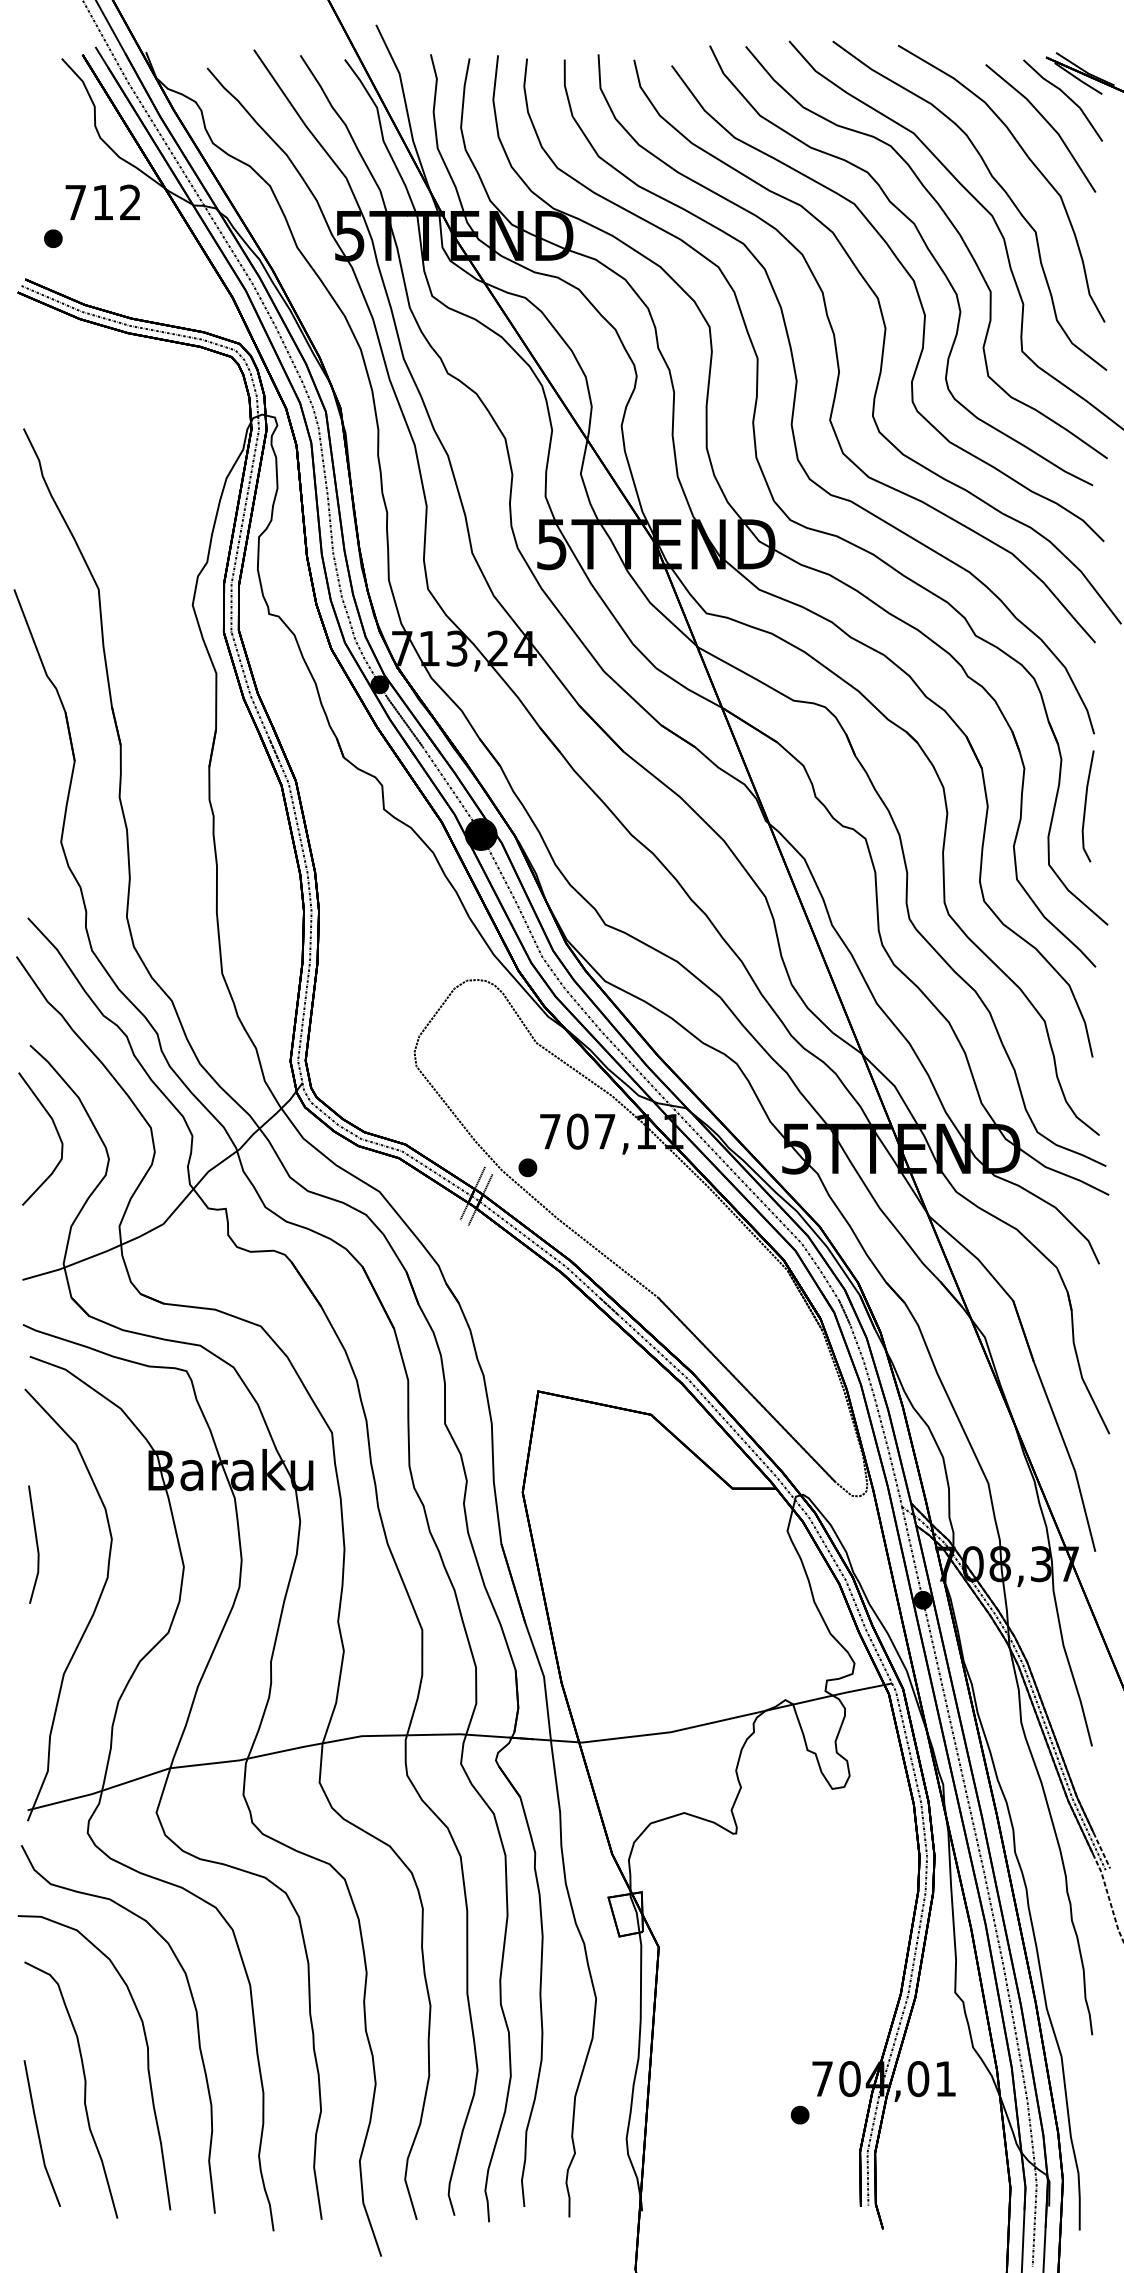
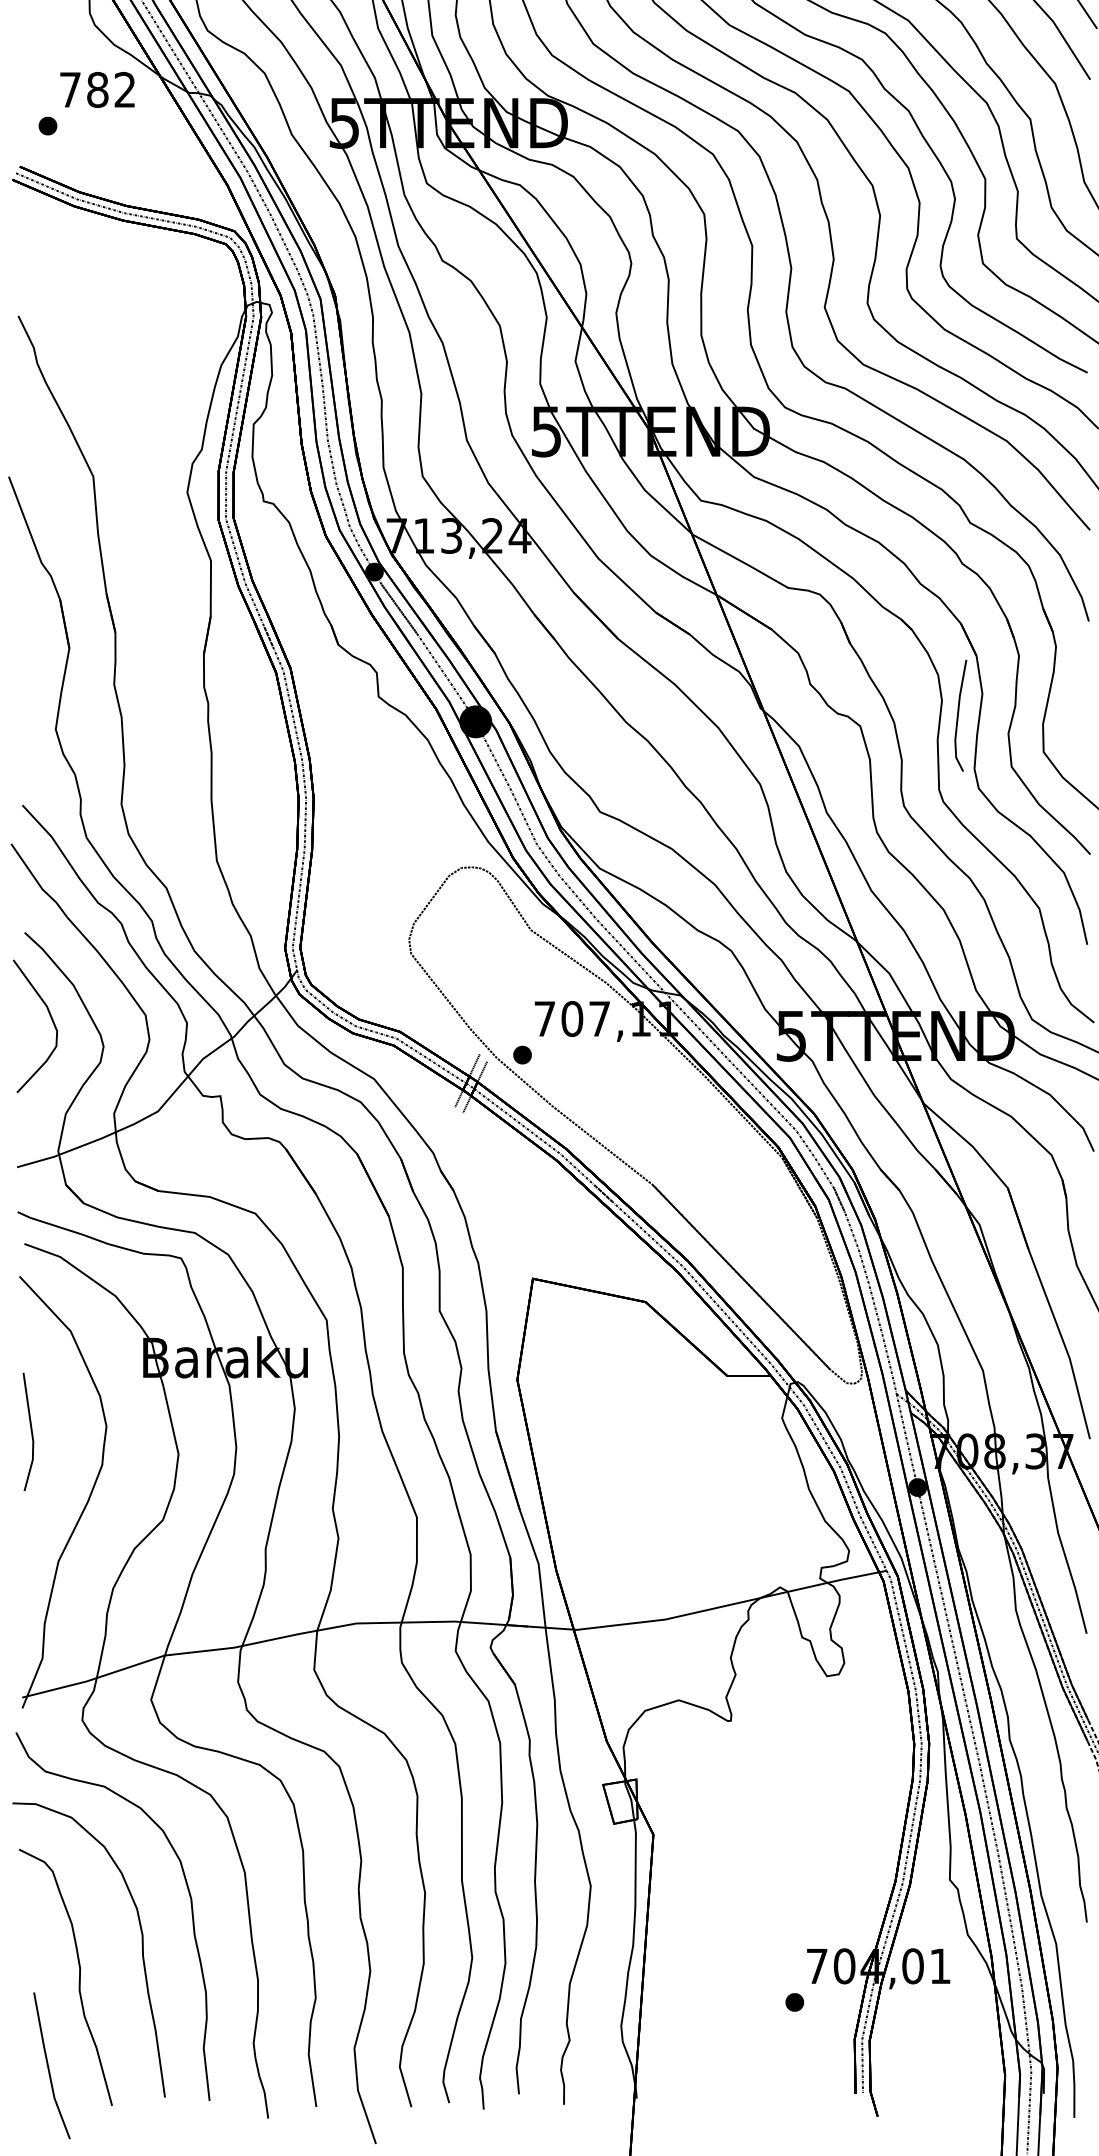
text: (102, 202) -> (97, 89), 712 -> 782
line: (1086, 806) -> (959, 715), moved
line: (39, 2133) -> (49, 2065), moved

